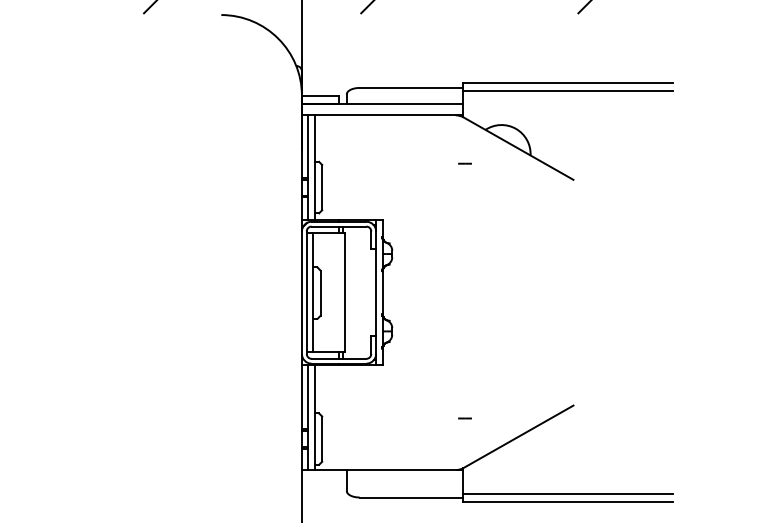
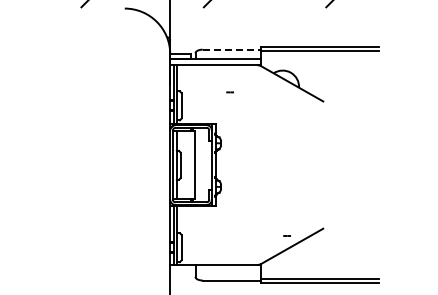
line: (412, 87) -> (232, 49), solid -> dashed
part: (463, 163) -> (229, 92), moved
part: (463, 417) -> (286, 235), moved

